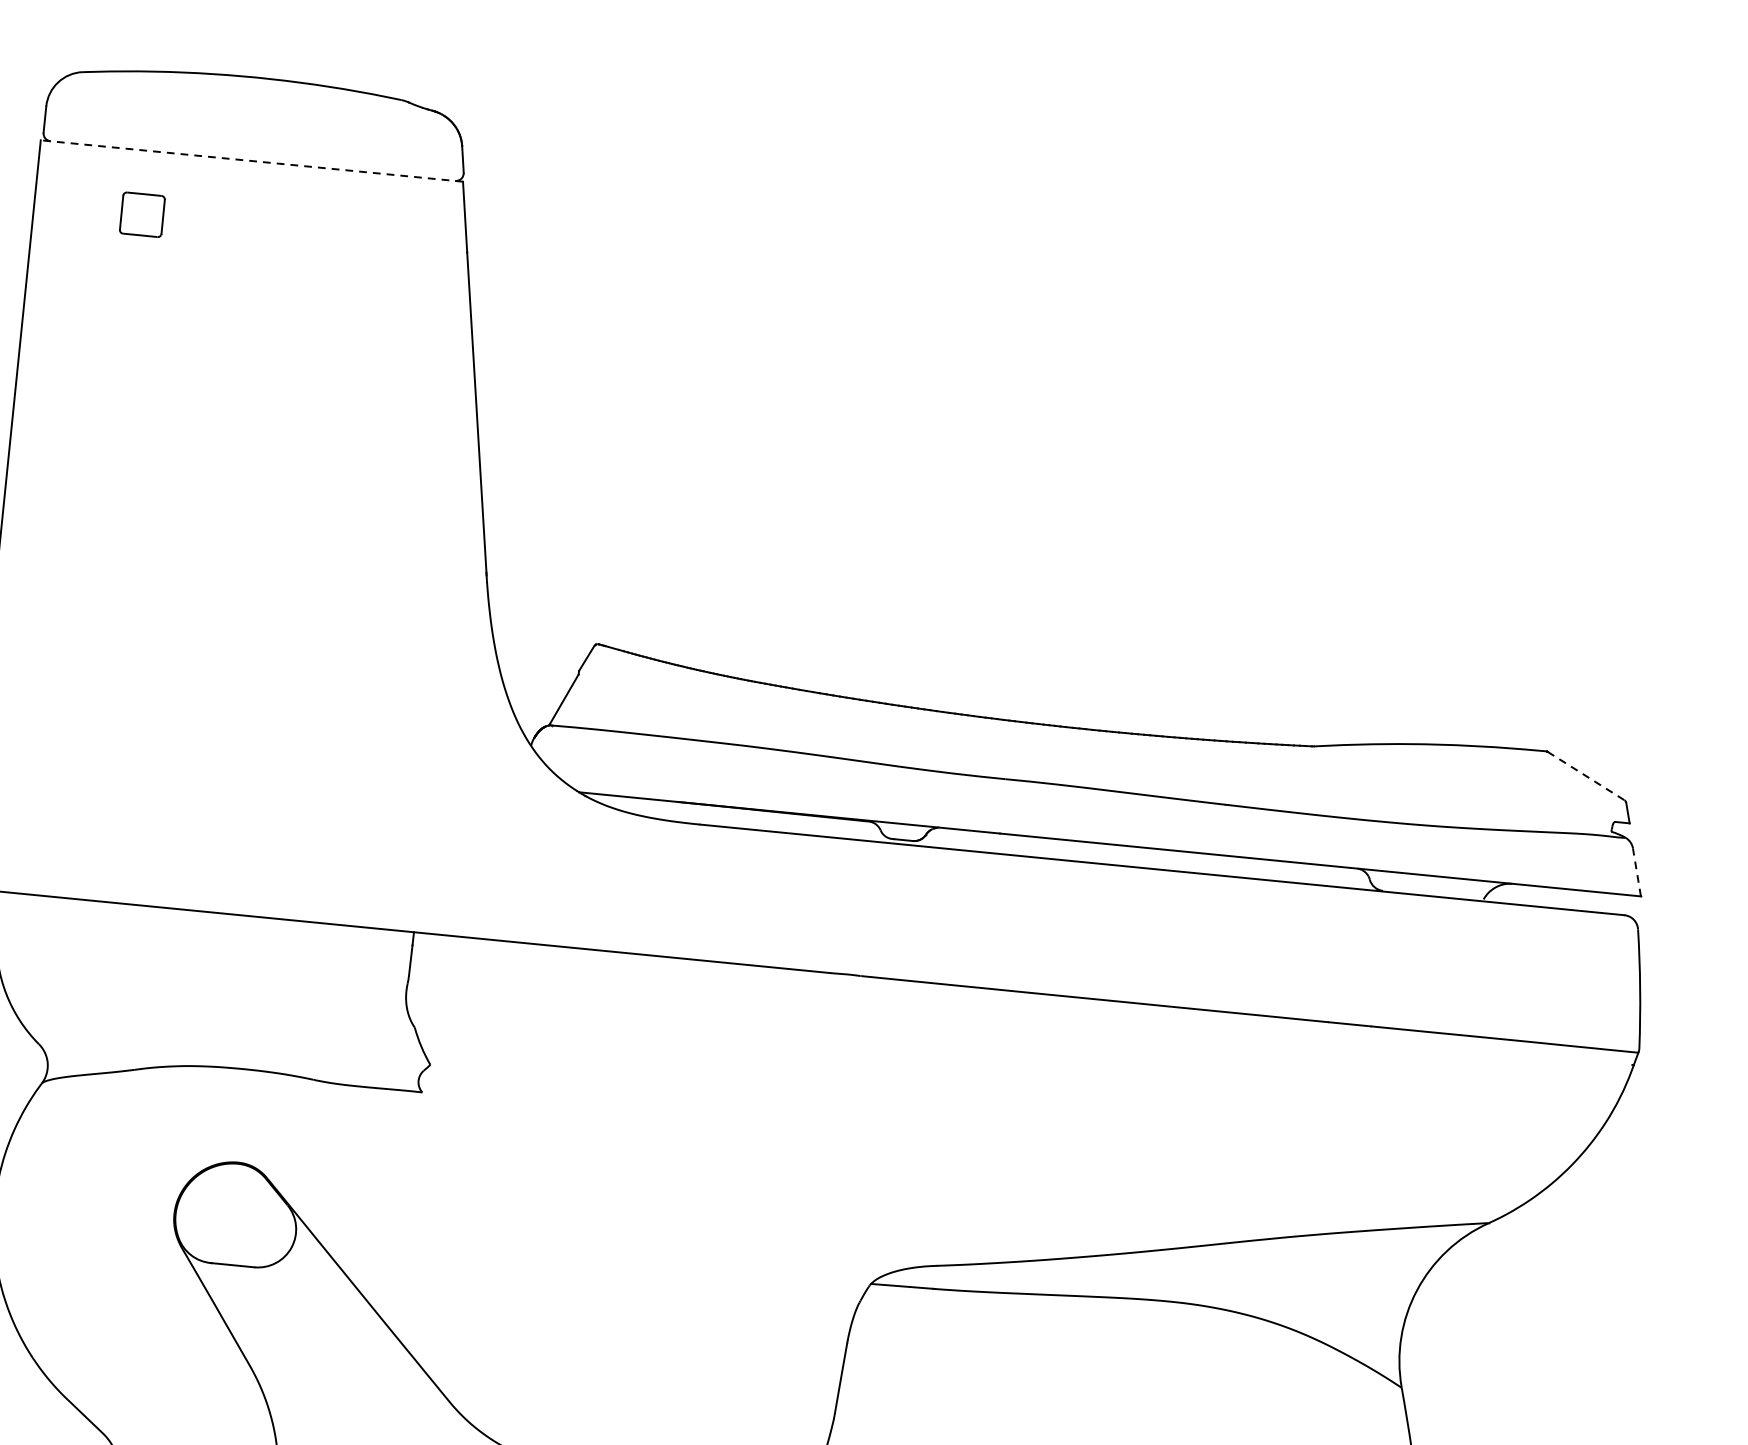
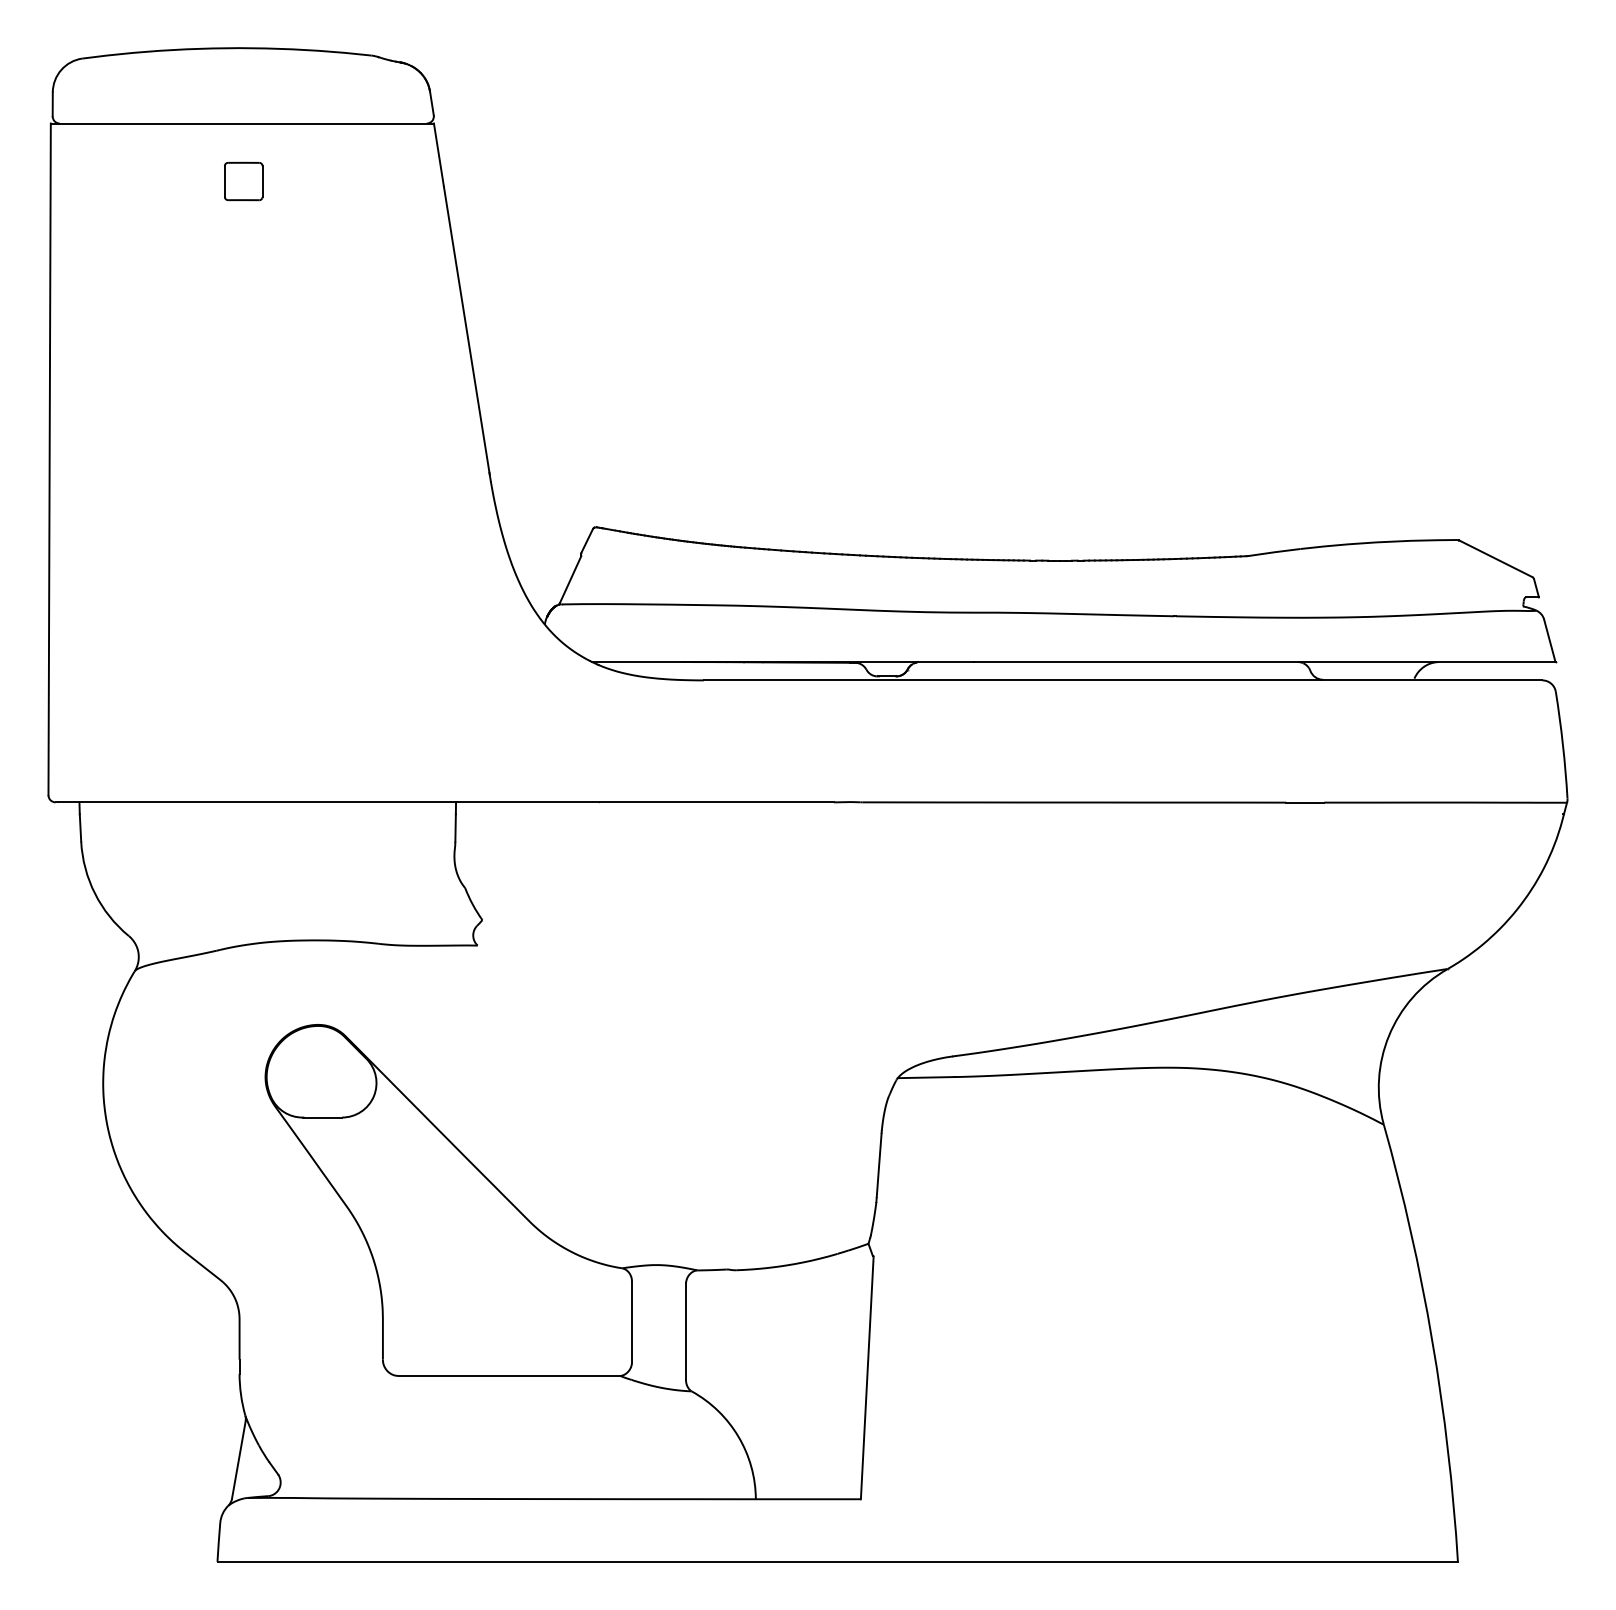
line: (252, 160) -> (242, 123), dashed -> solid
part: (142, 214) -> (243, 181), moved
line: (1587, 775) -> (1496, 558), dashed -> solid
line: (1636, 872) -> (1549, 640), dashed -> solid

